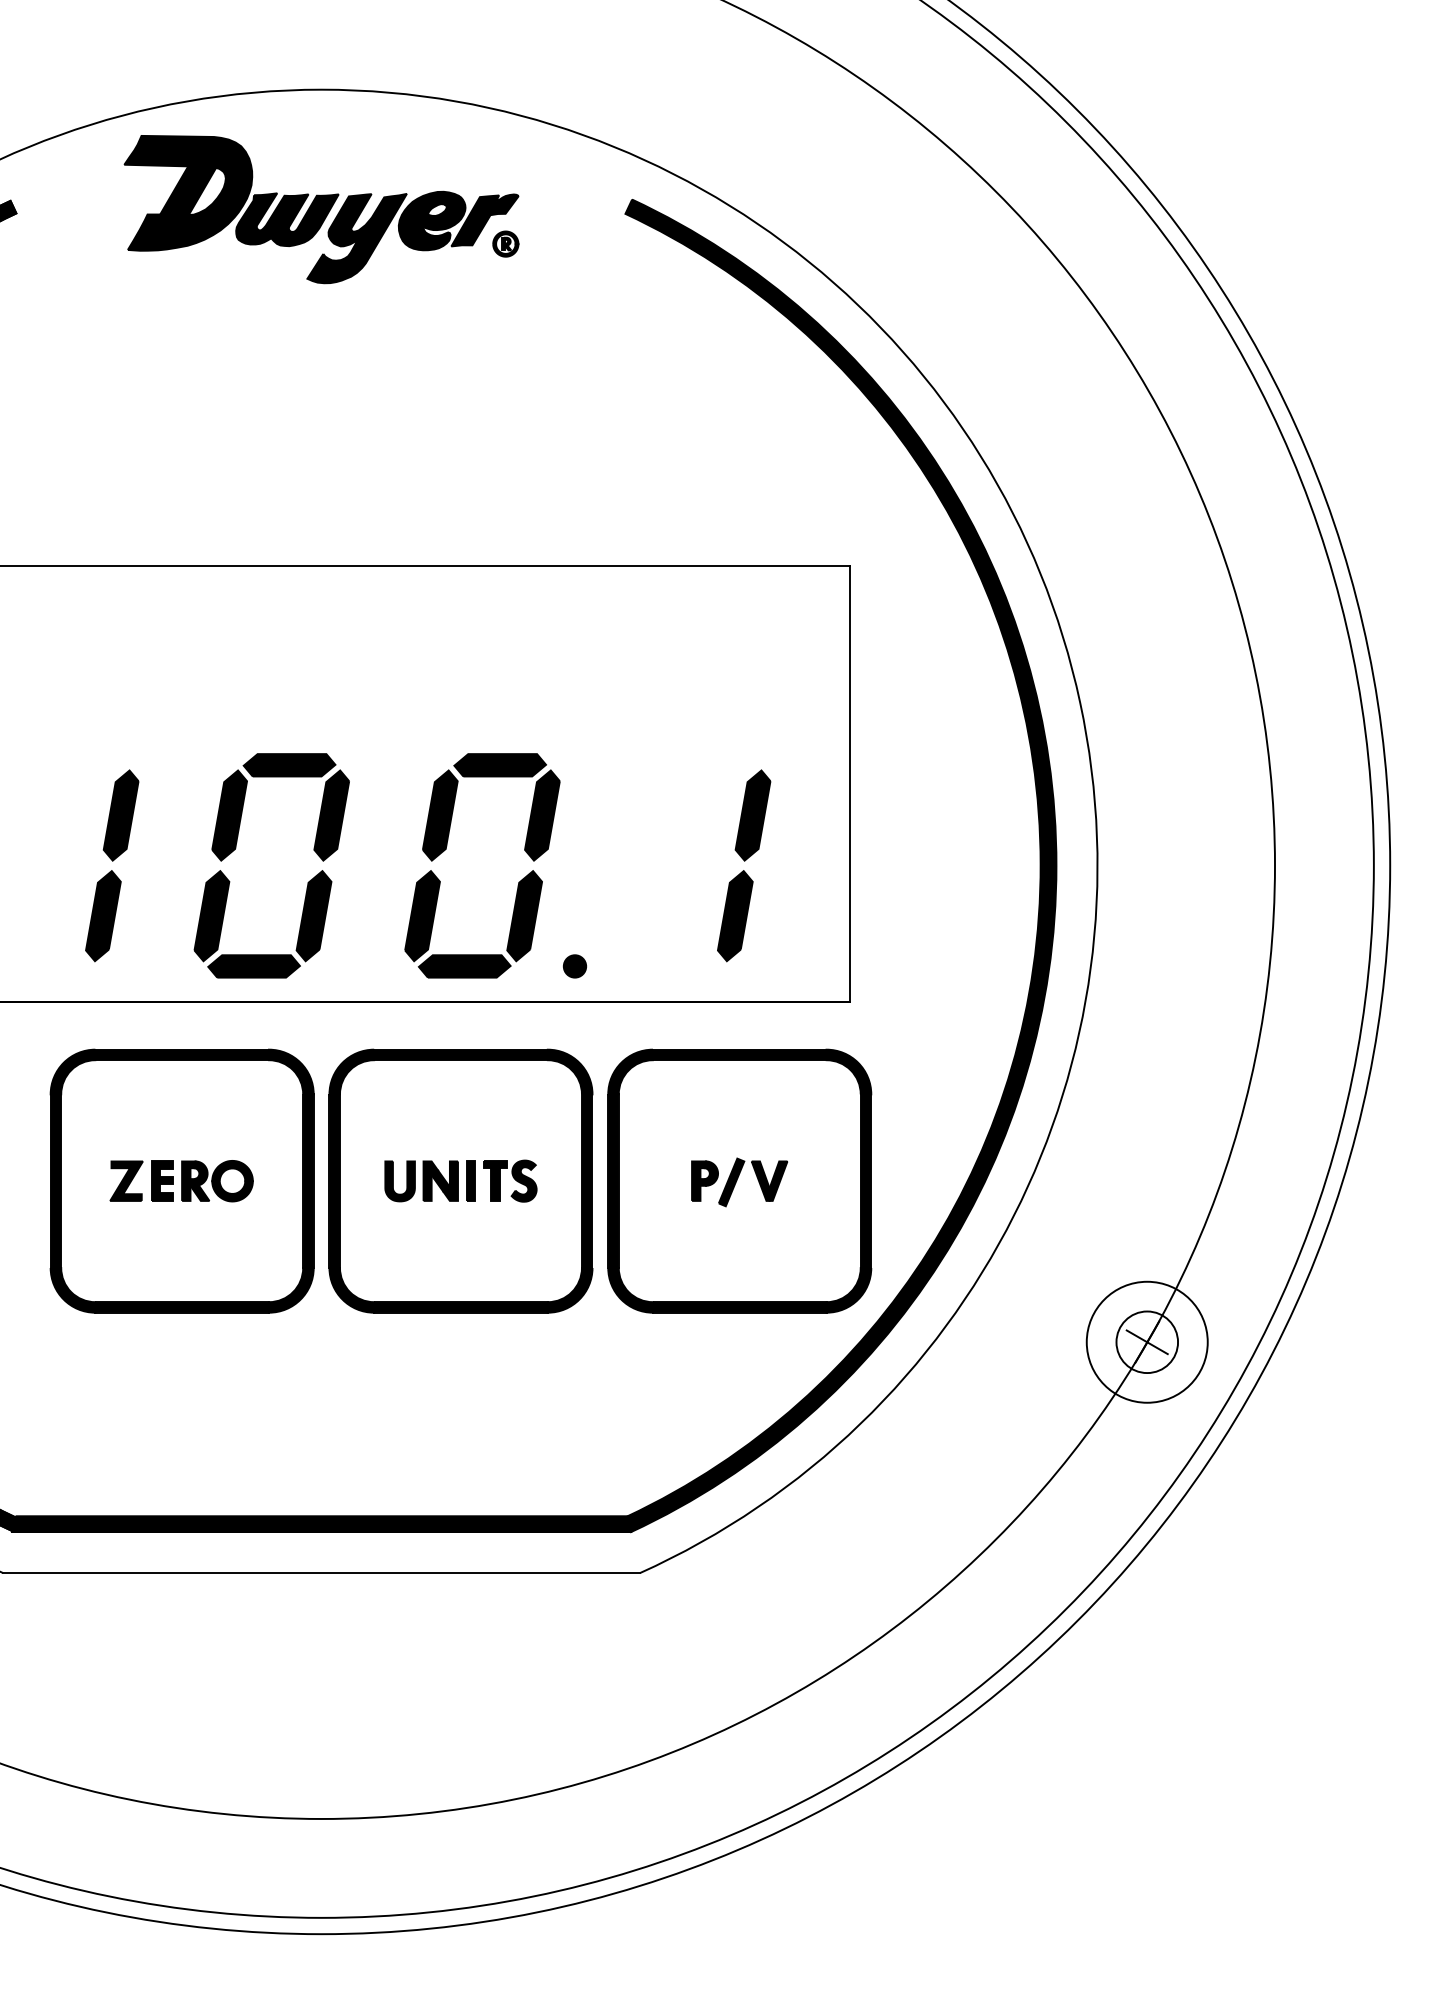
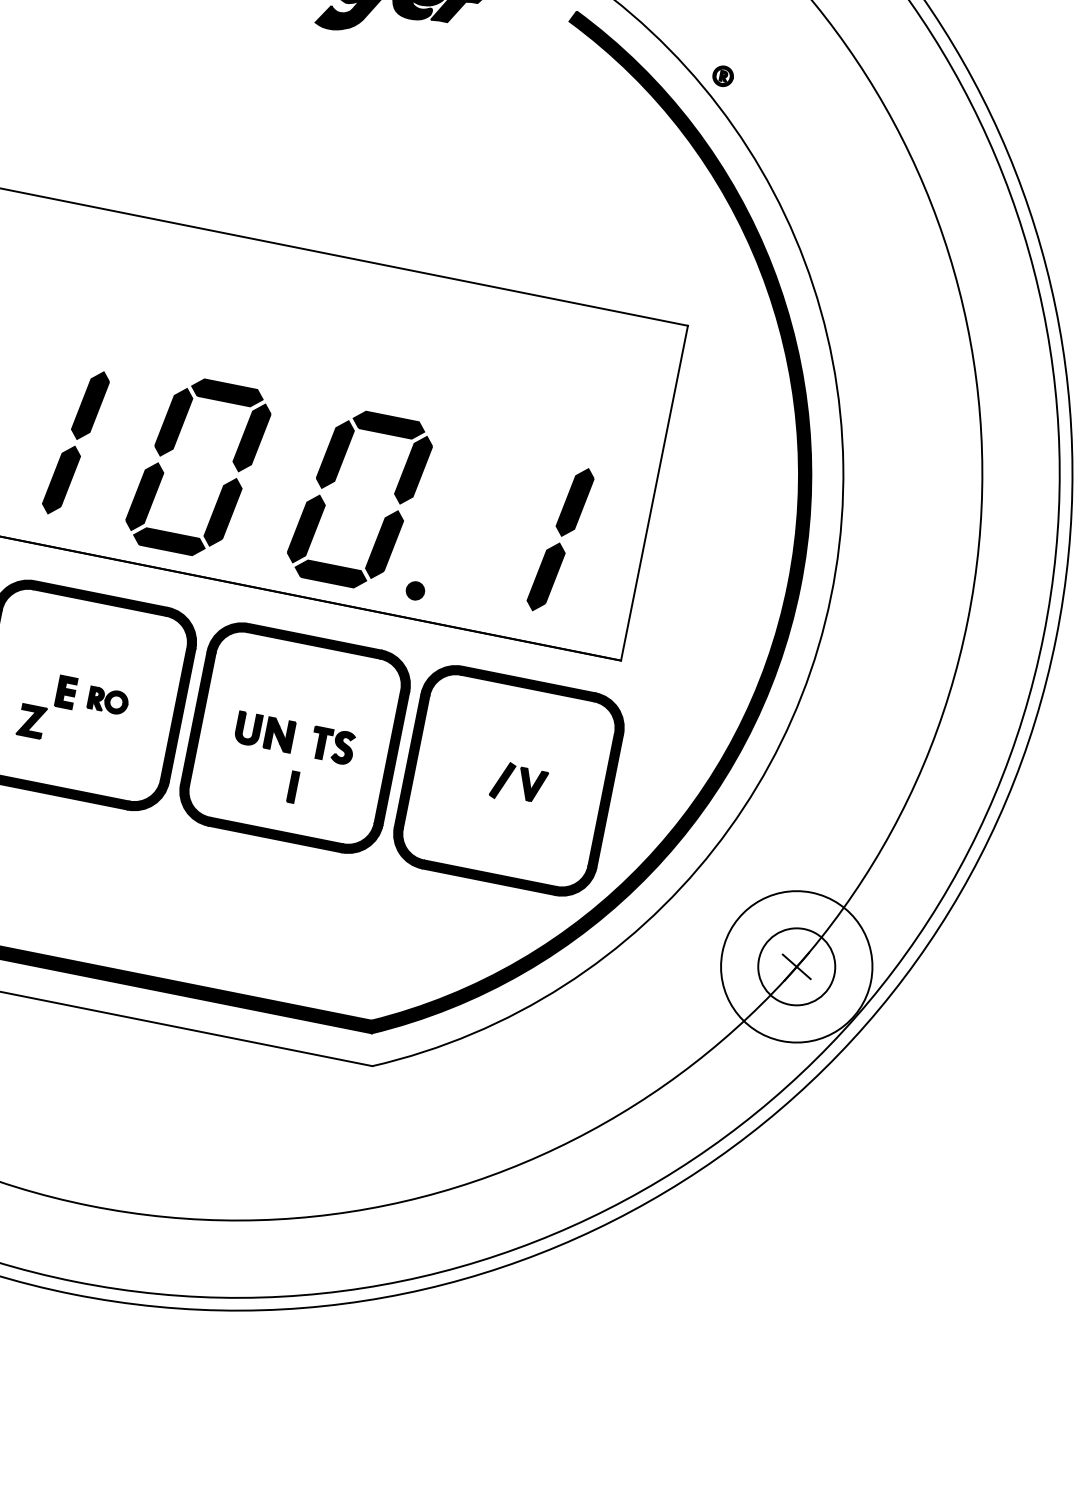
part: (505, 243) -> (722, 75), moved
part: (126, 1180) -> (31, 720), moved
part: (470, 1180) -> (293, 786), moved
part: (704, 1180) -> (481, 774), removed
part: (217, 1181) -> (108, 701), size x0.7
circle: (1146, 1341) -> (796, 966), size x1.6
circle: (1147, 1342) -> (796, 967), size x1.6

